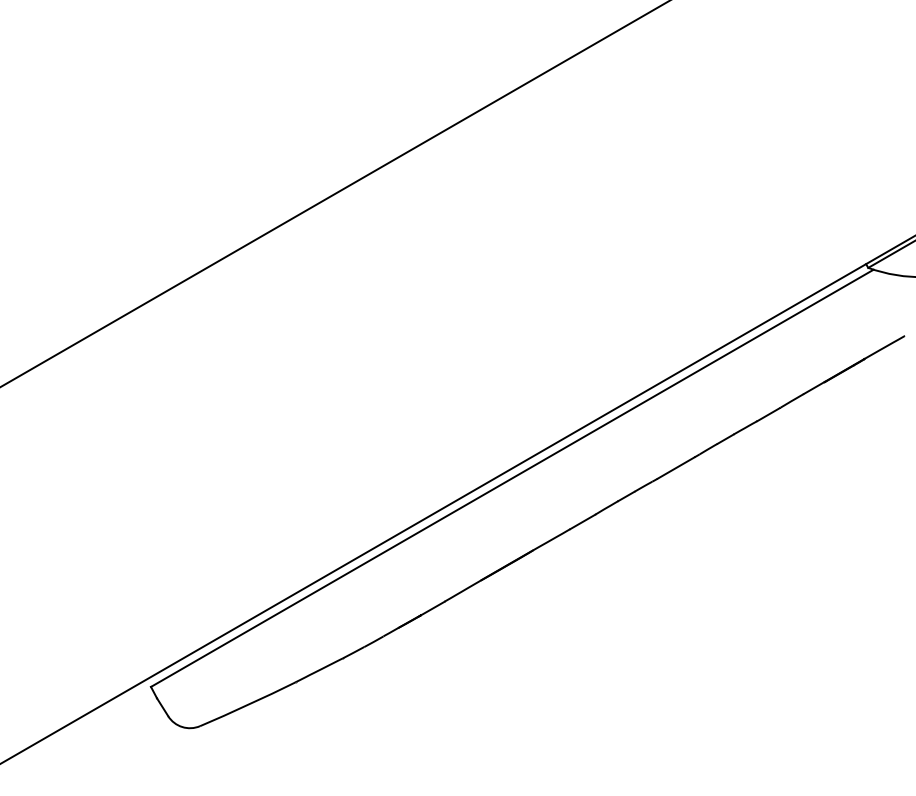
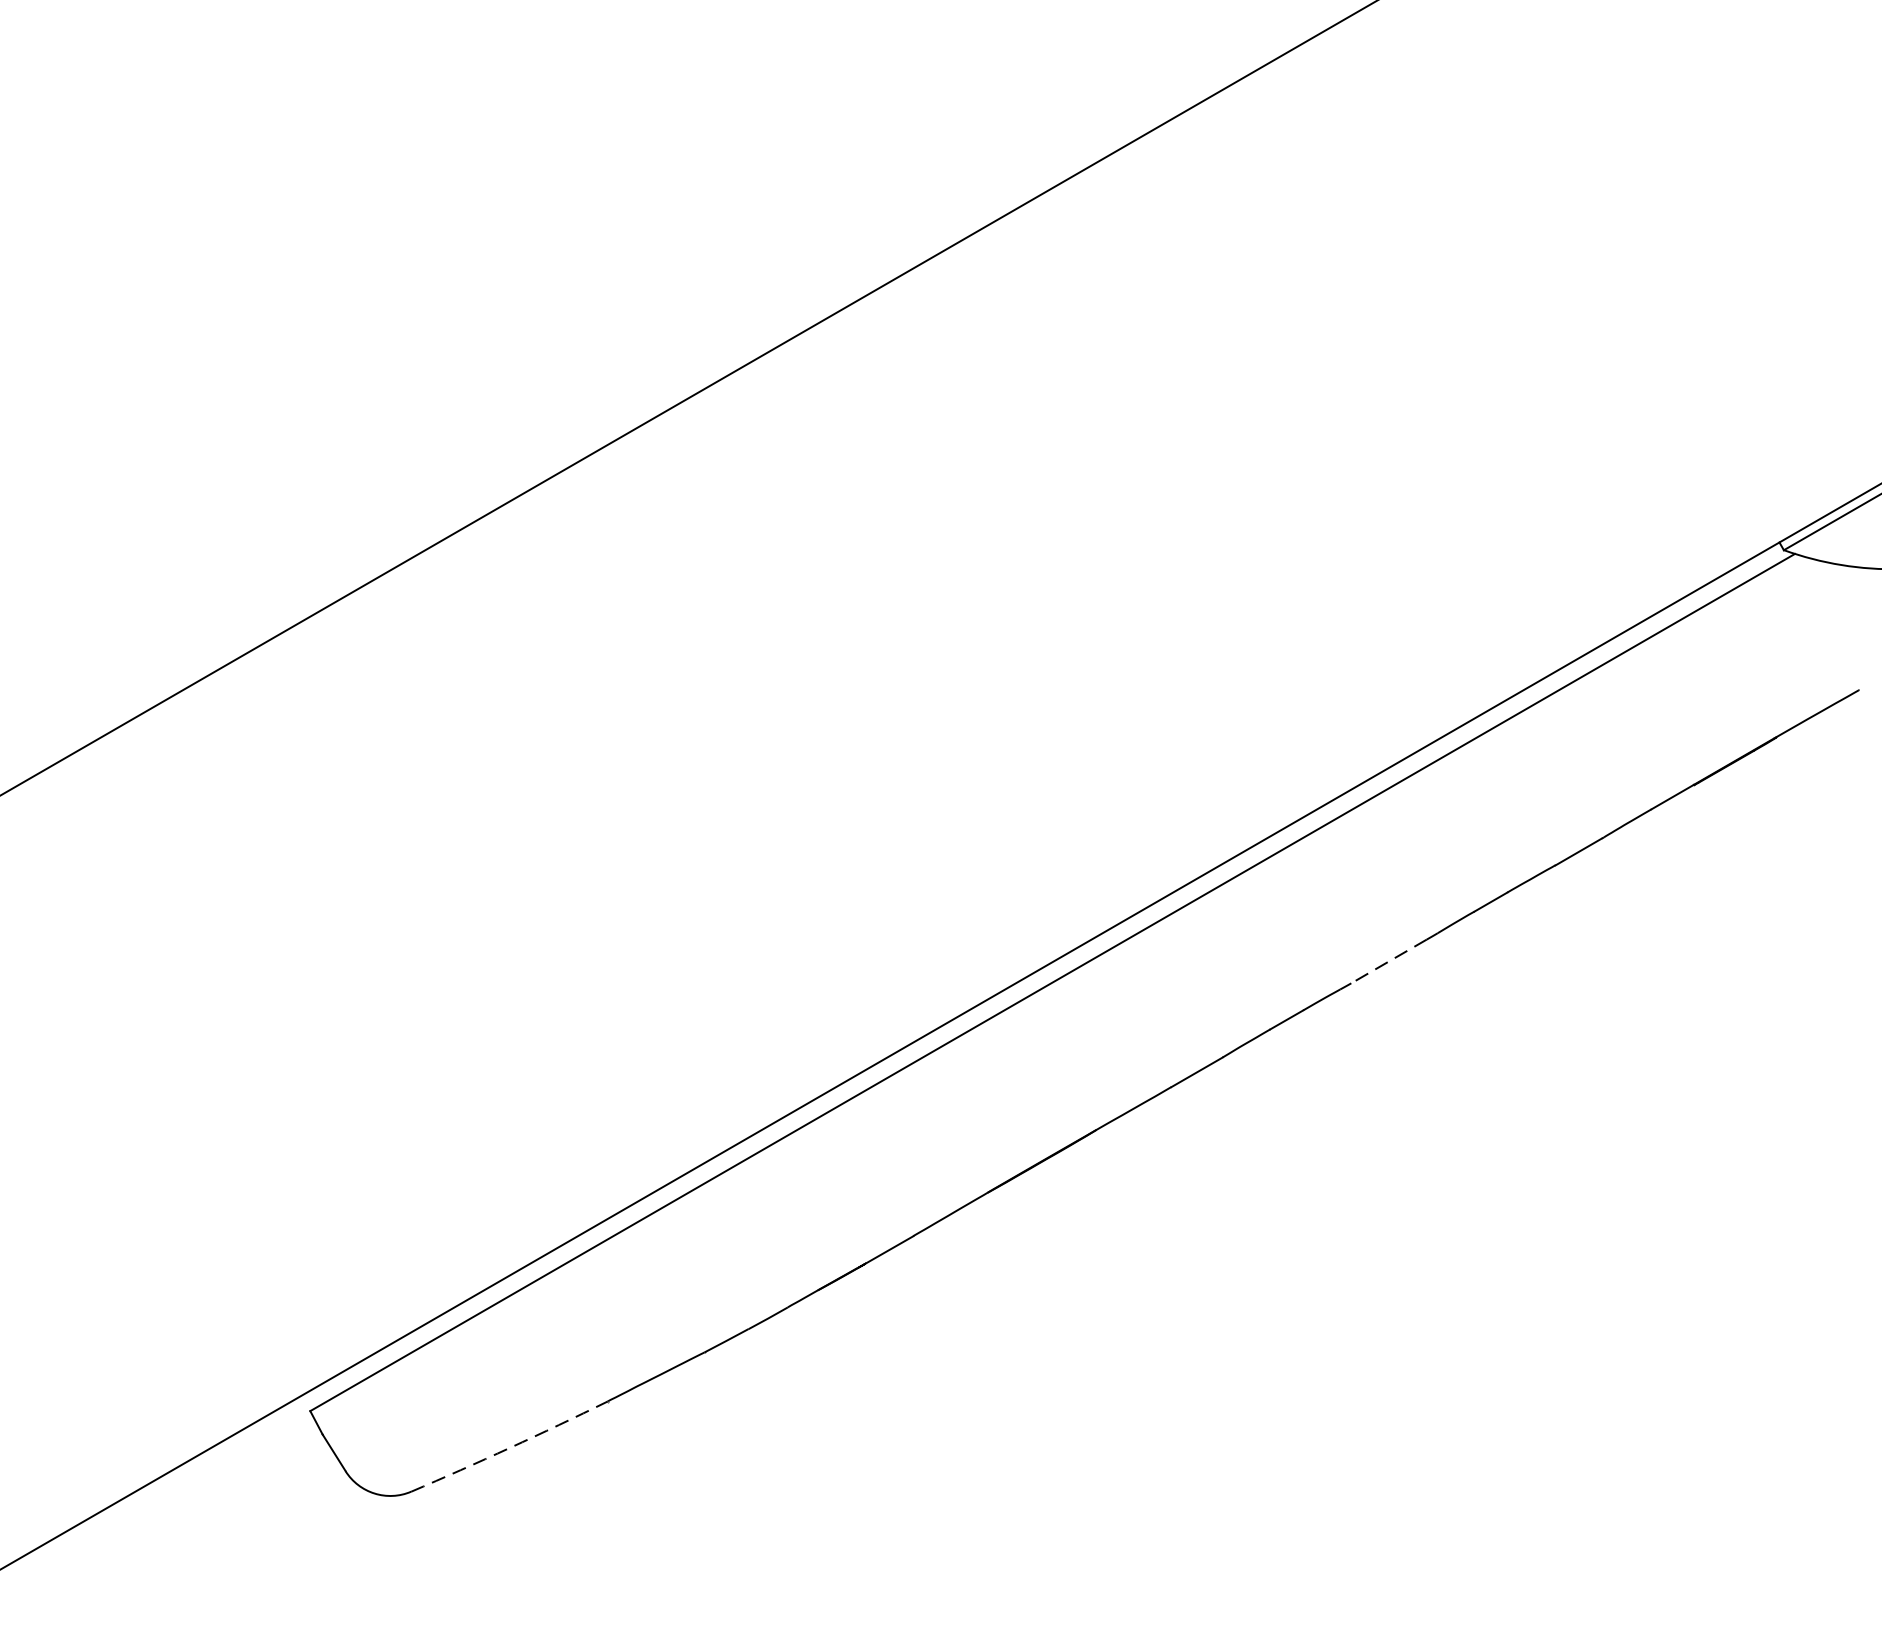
line: (675, 468) -> (1387, 962), solid -> dashed
arc: (248, 704) -> (510, 1447), solid -> dashed

